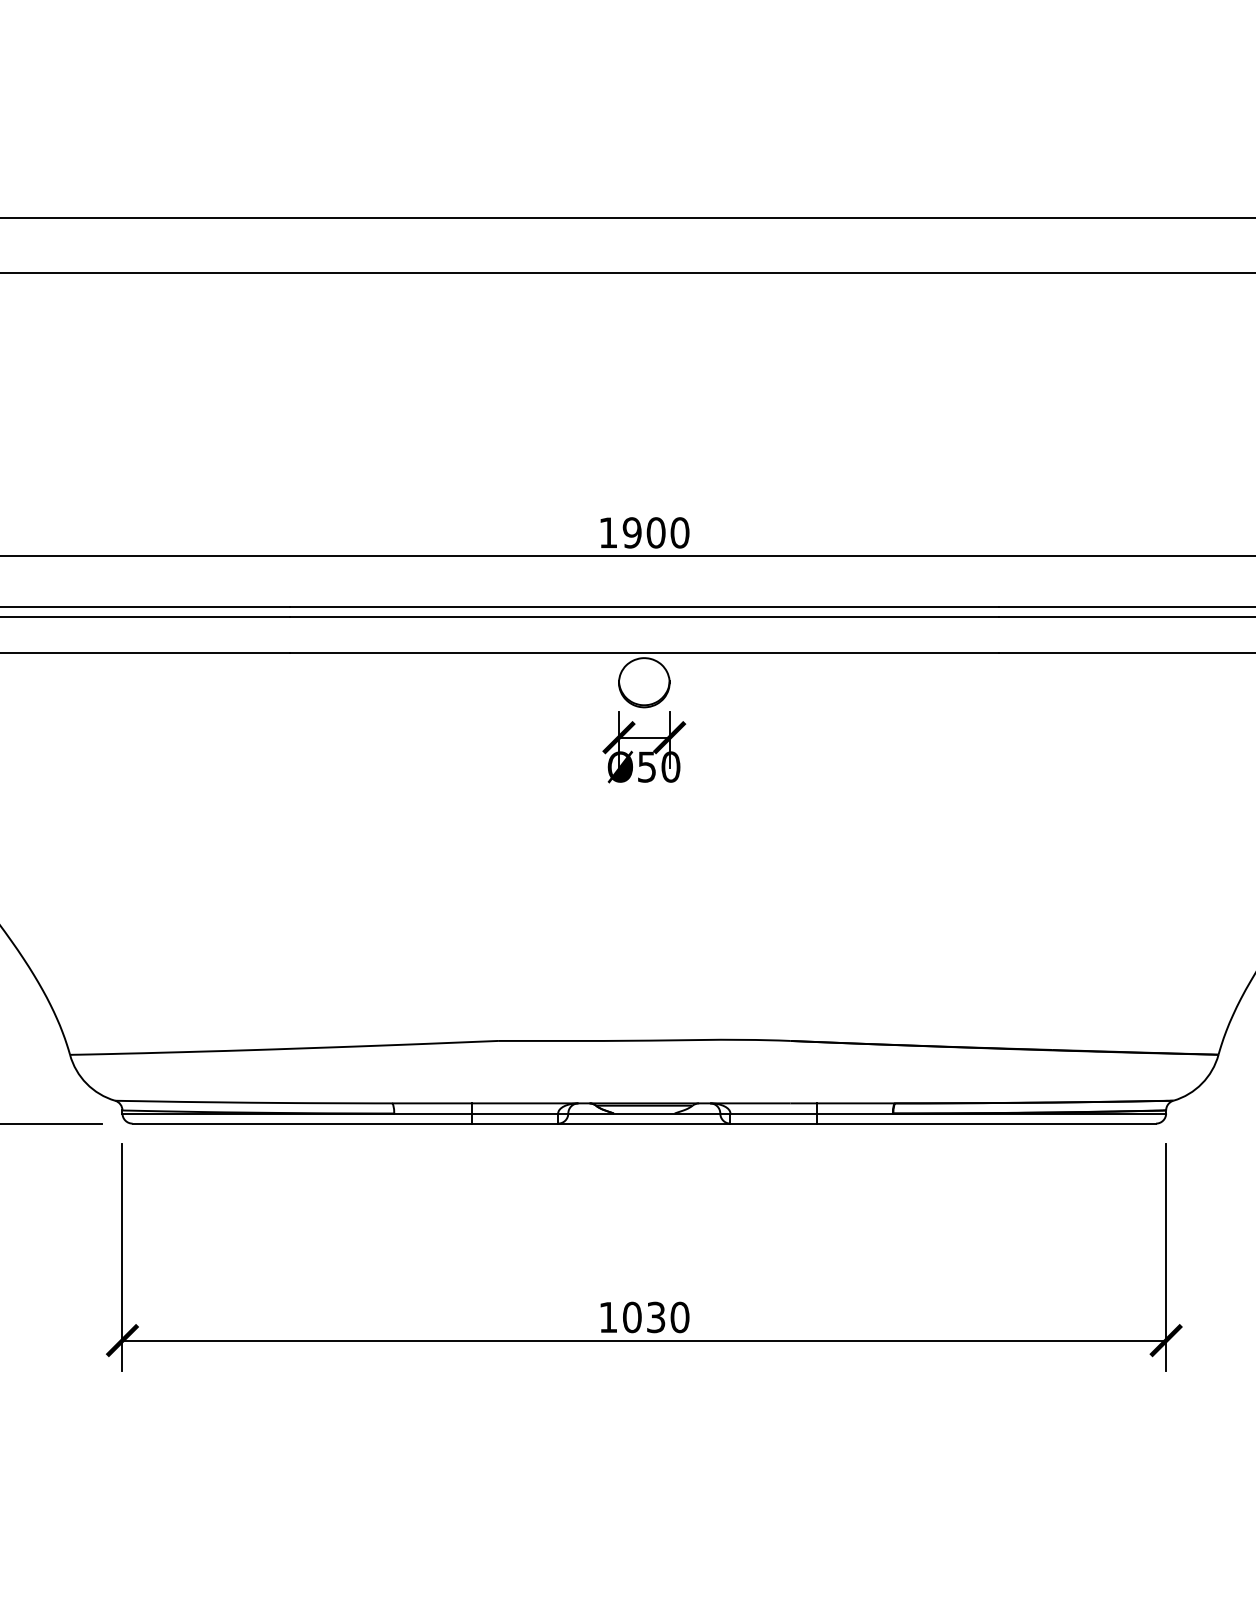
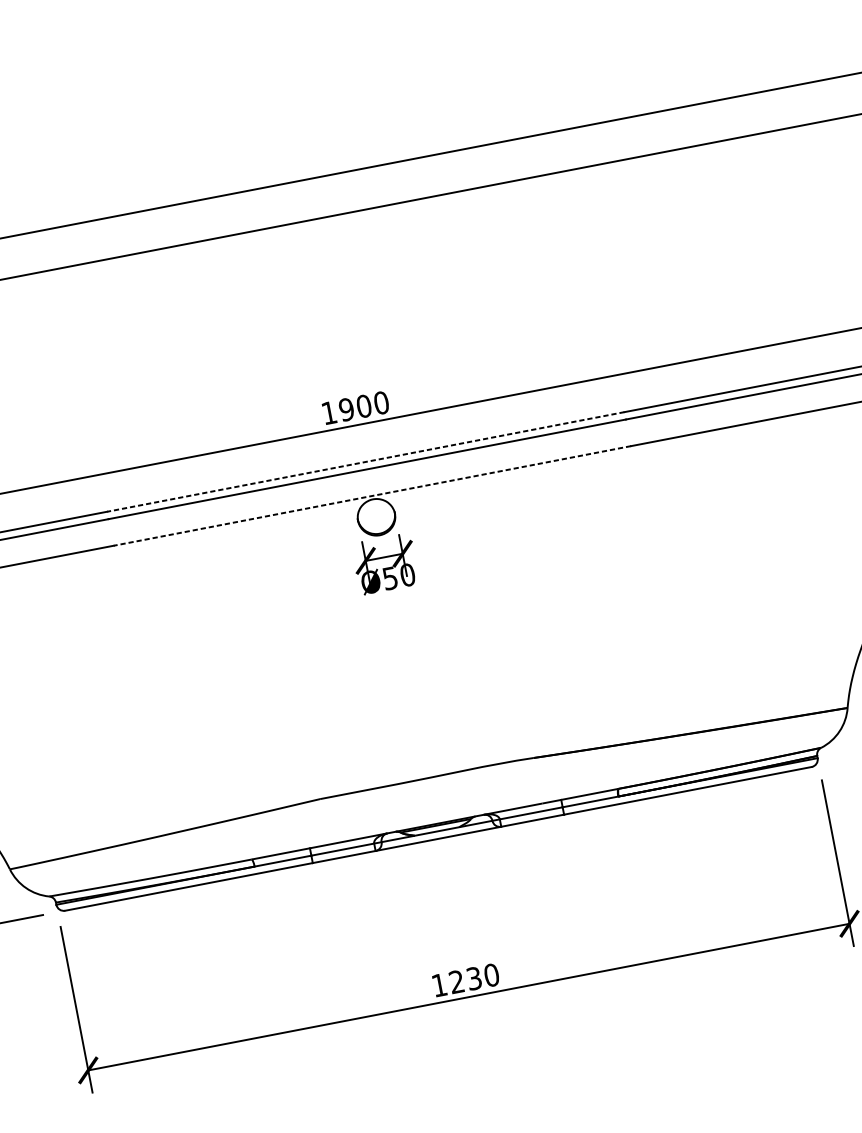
line: (644, 606) -> (365, 461), solid -> dashed
line: (644, 653) -> (372, 495), solid -> dashed
text: (632, 1317) -> (457, 981), 1030 -> 1230

